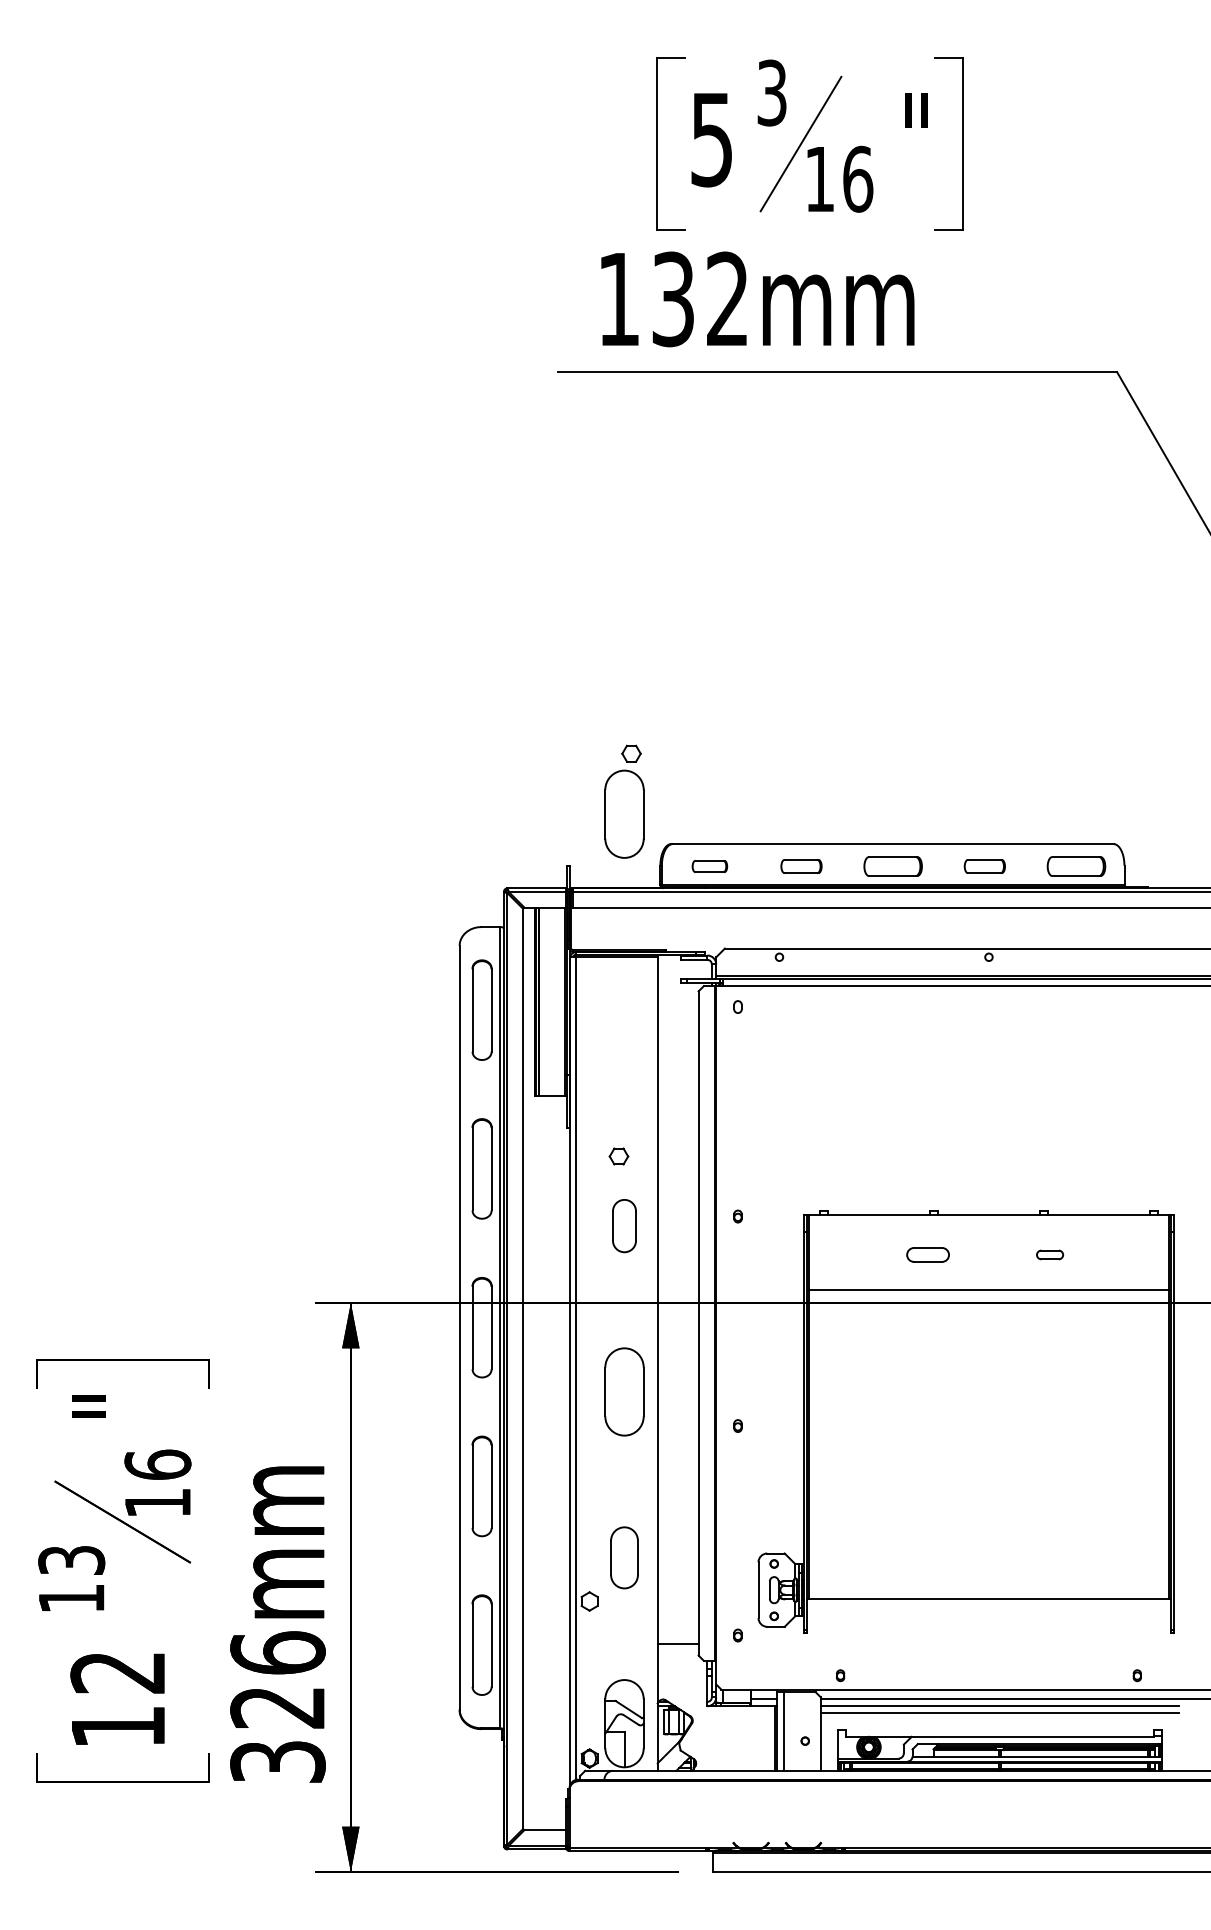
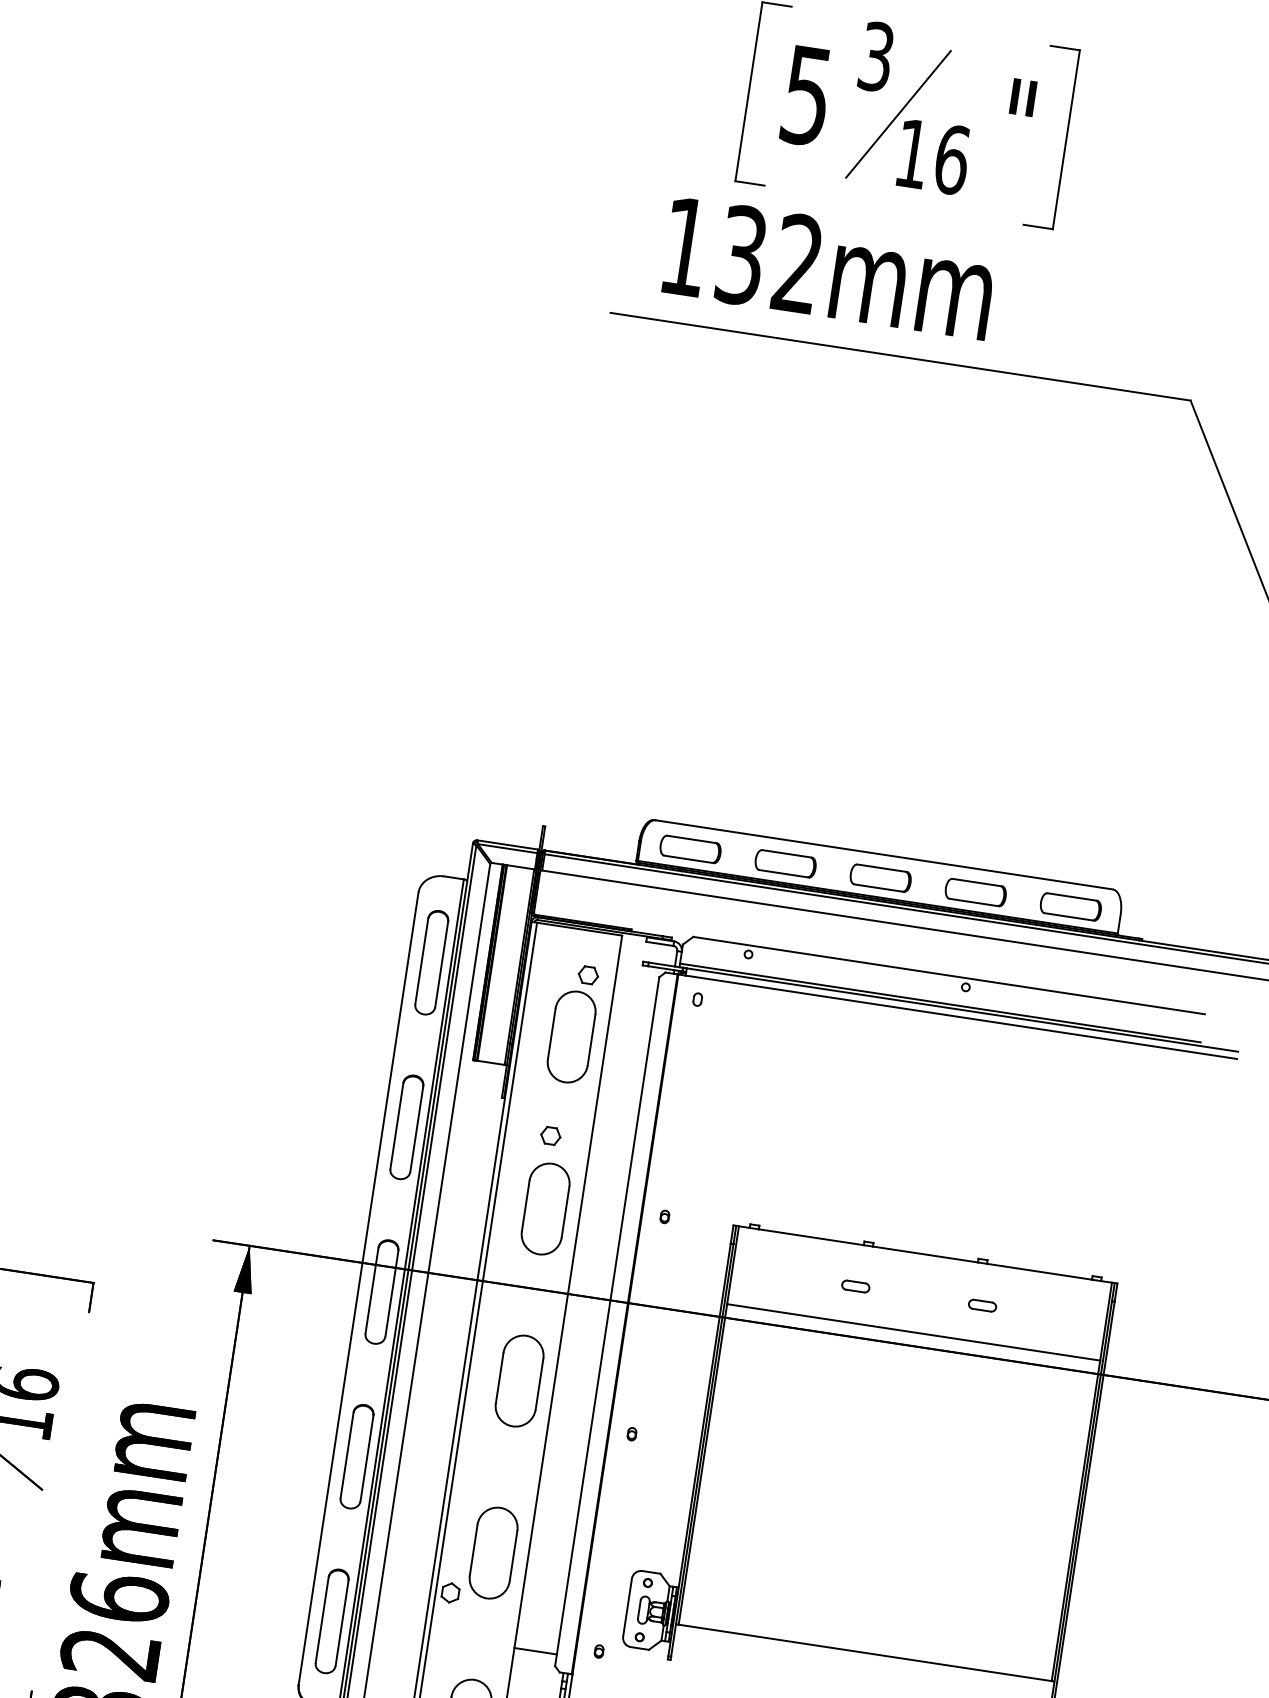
part: (624, 801) -> (573, 1023), moved
part: (709, 866) -> (690, 849), size x1.67
part: (801, 866) -> (785, 863), size x1.43
part: (984, 866) -> (975, 892), size x1.43
part: (624, 1225) -> (545, 1208), size x1.67
part: (927, 1254) -> (855, 1286), size x0.62
part: (624, 1557) -> (493, 1552), size x1.43

